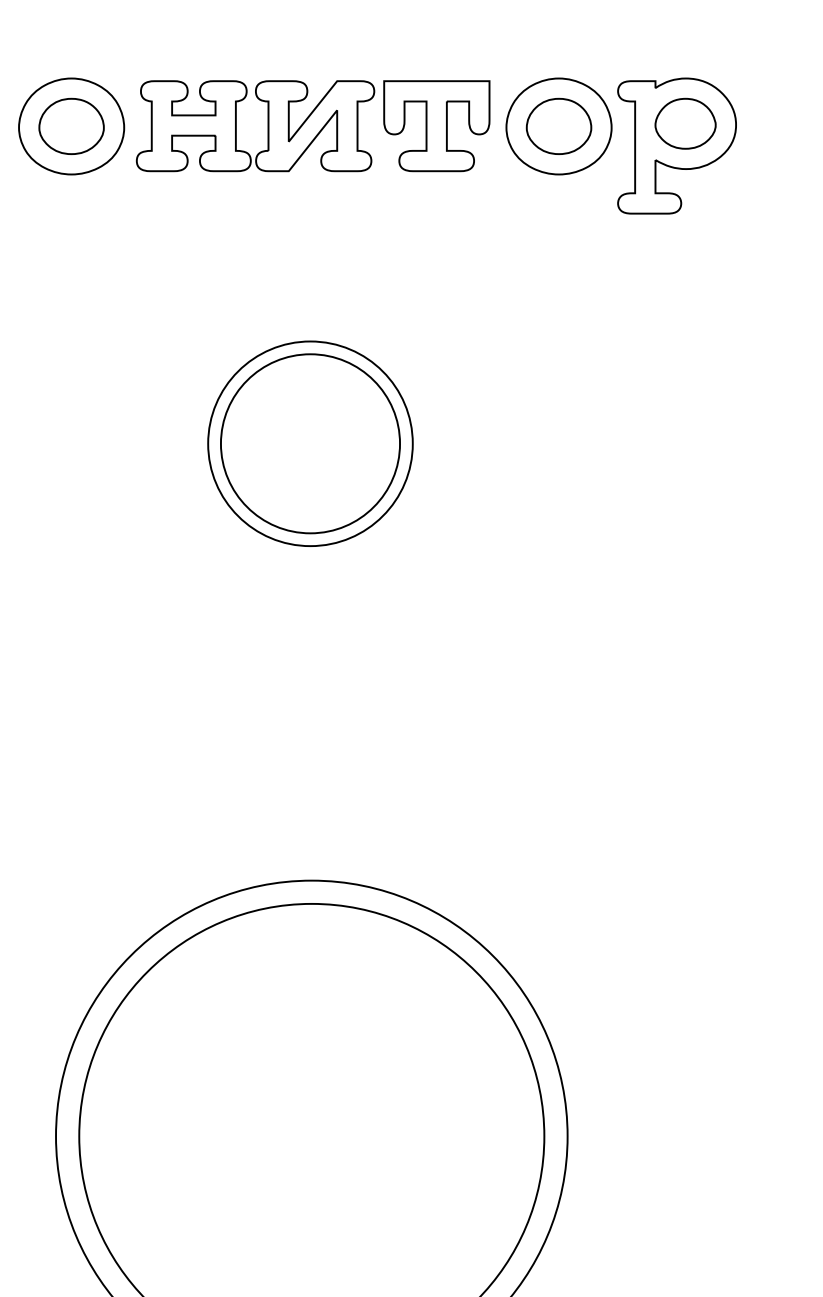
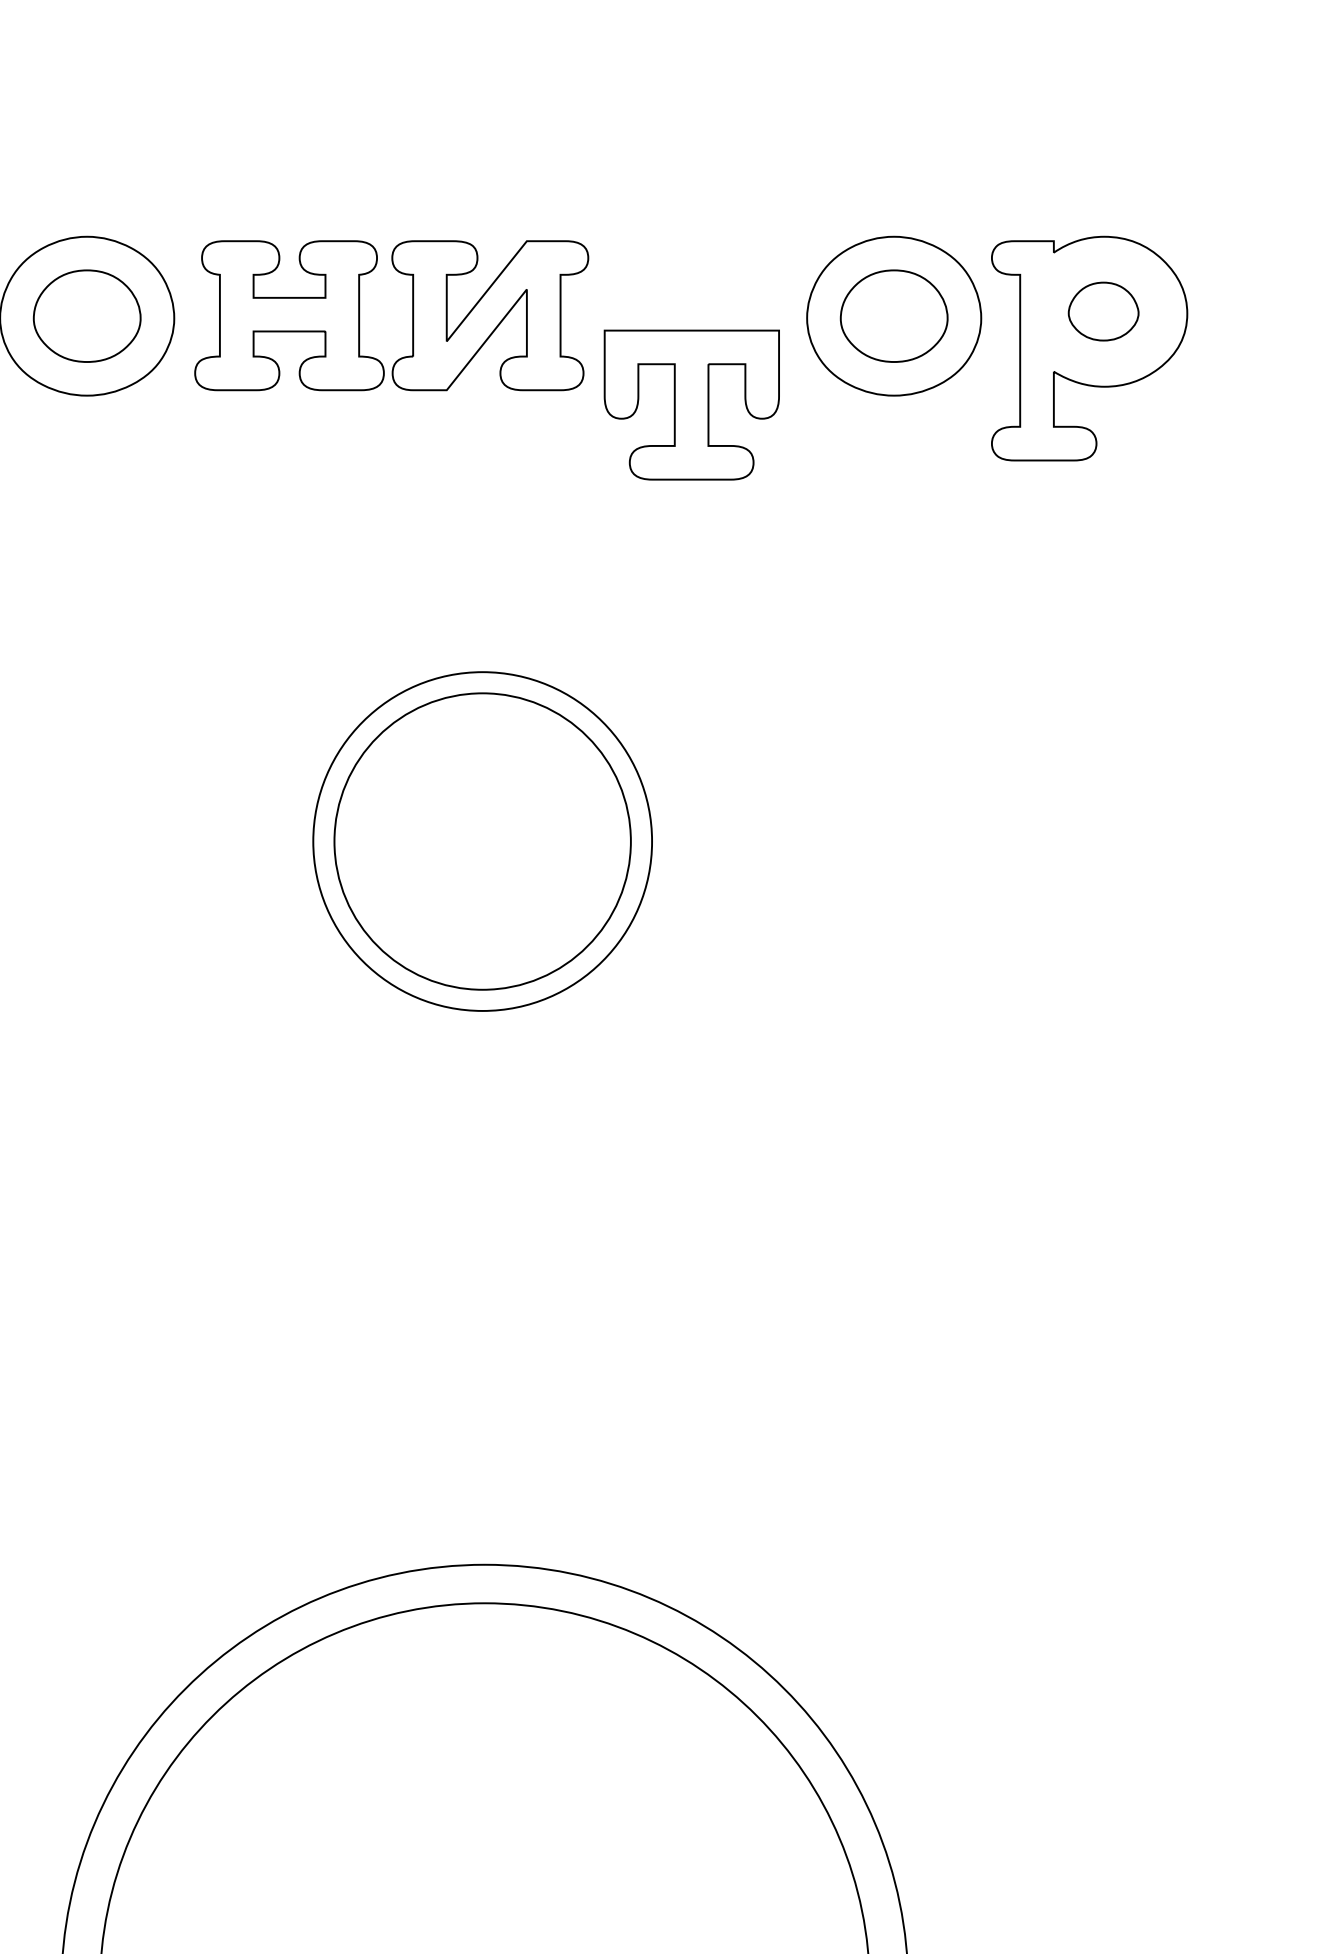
part: (685, 123) -> (1103, 311), size x0.7
part: (436, 126) -> (691, 405), moved

